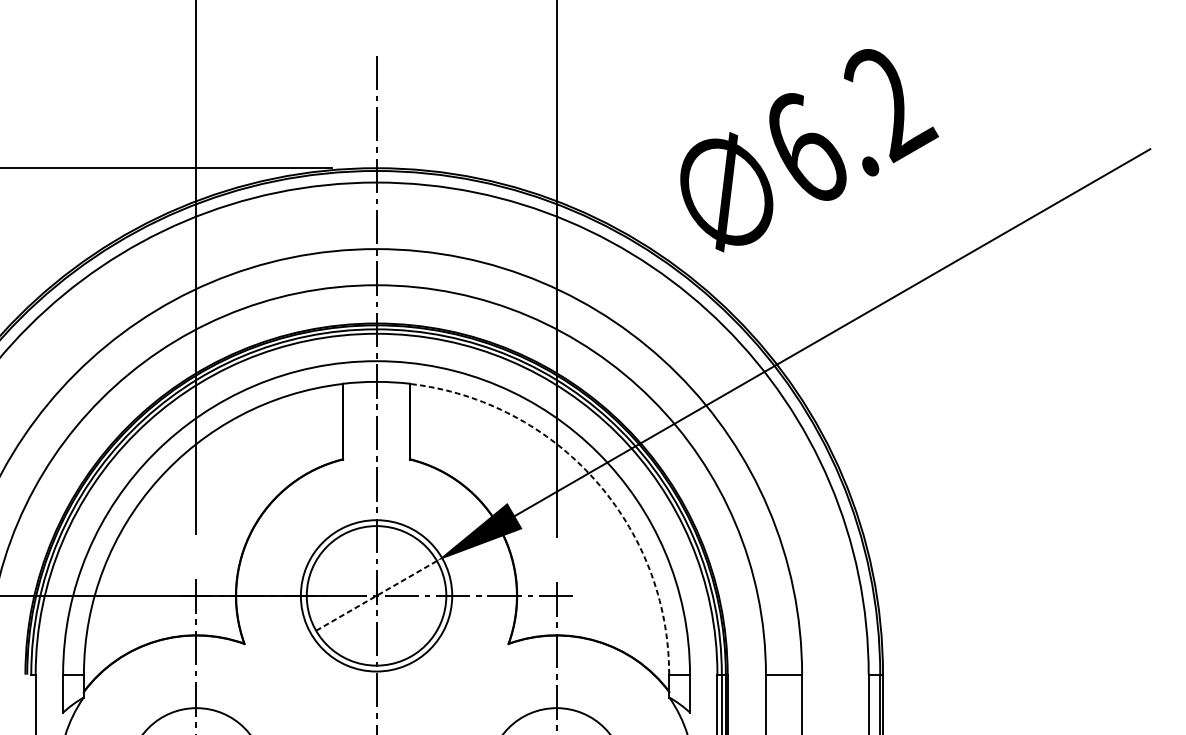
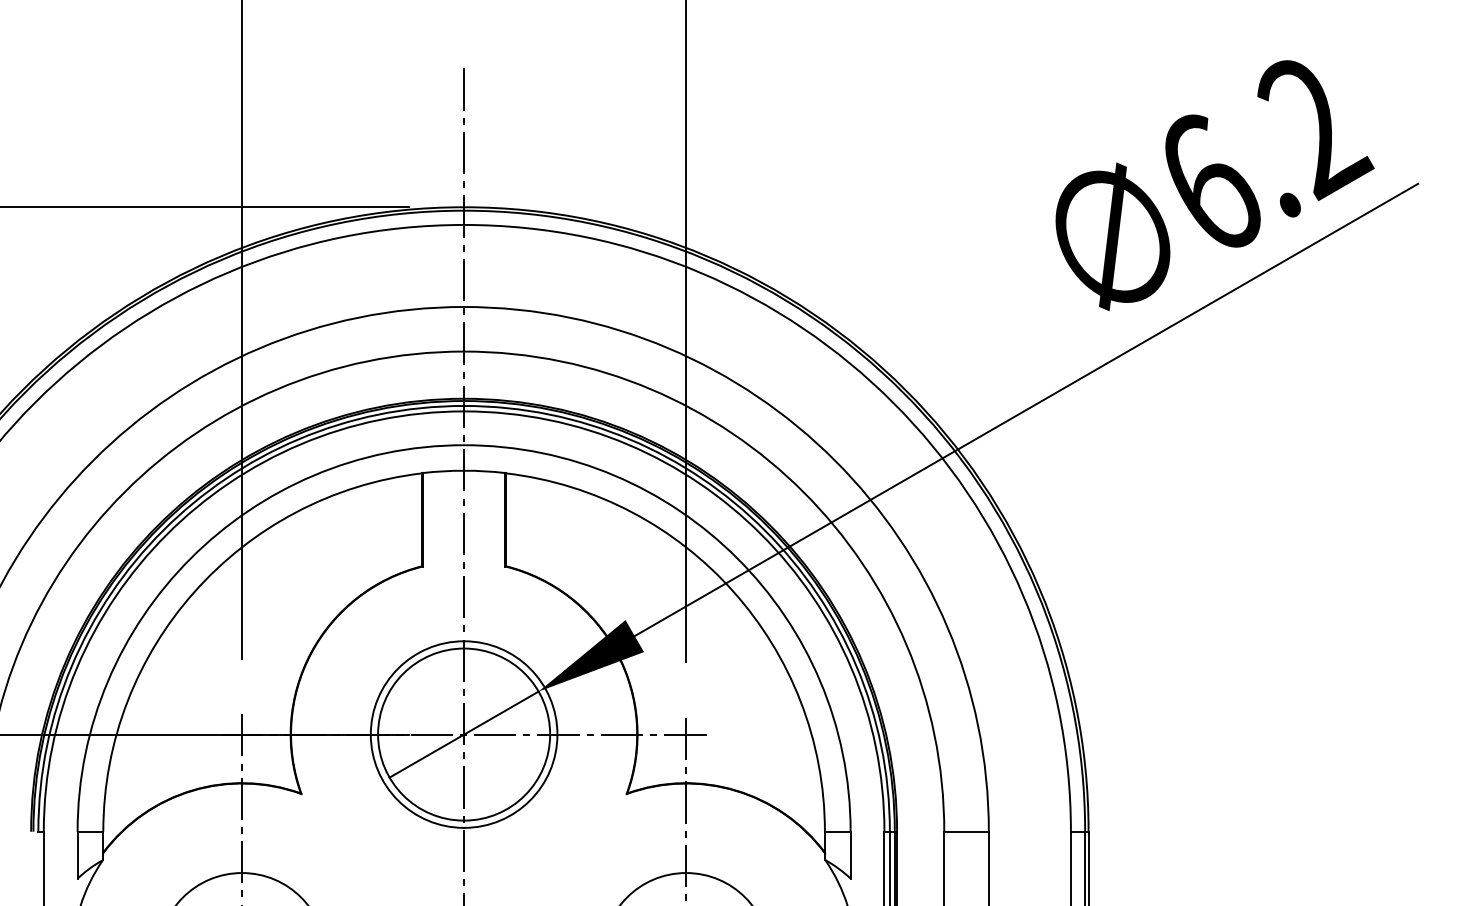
text: (809, 150) -> (1214, 185), moved
arc: (595, 479) -> (733, 591), dashed -> solid
line: (376, 595) -> (464, 734), dashed -> solid

